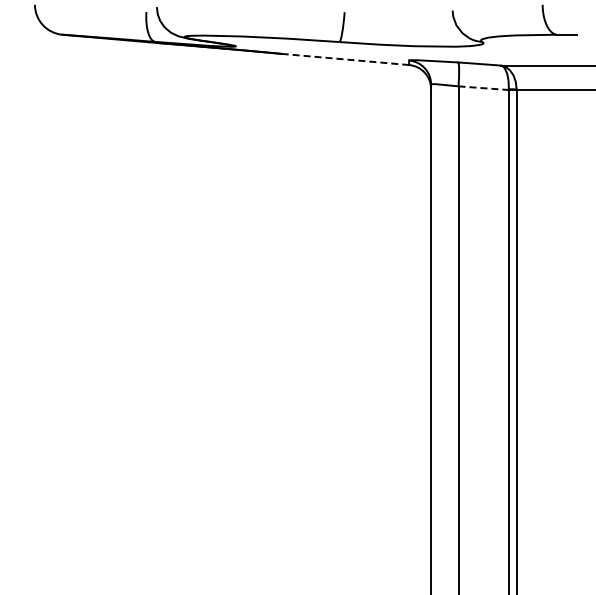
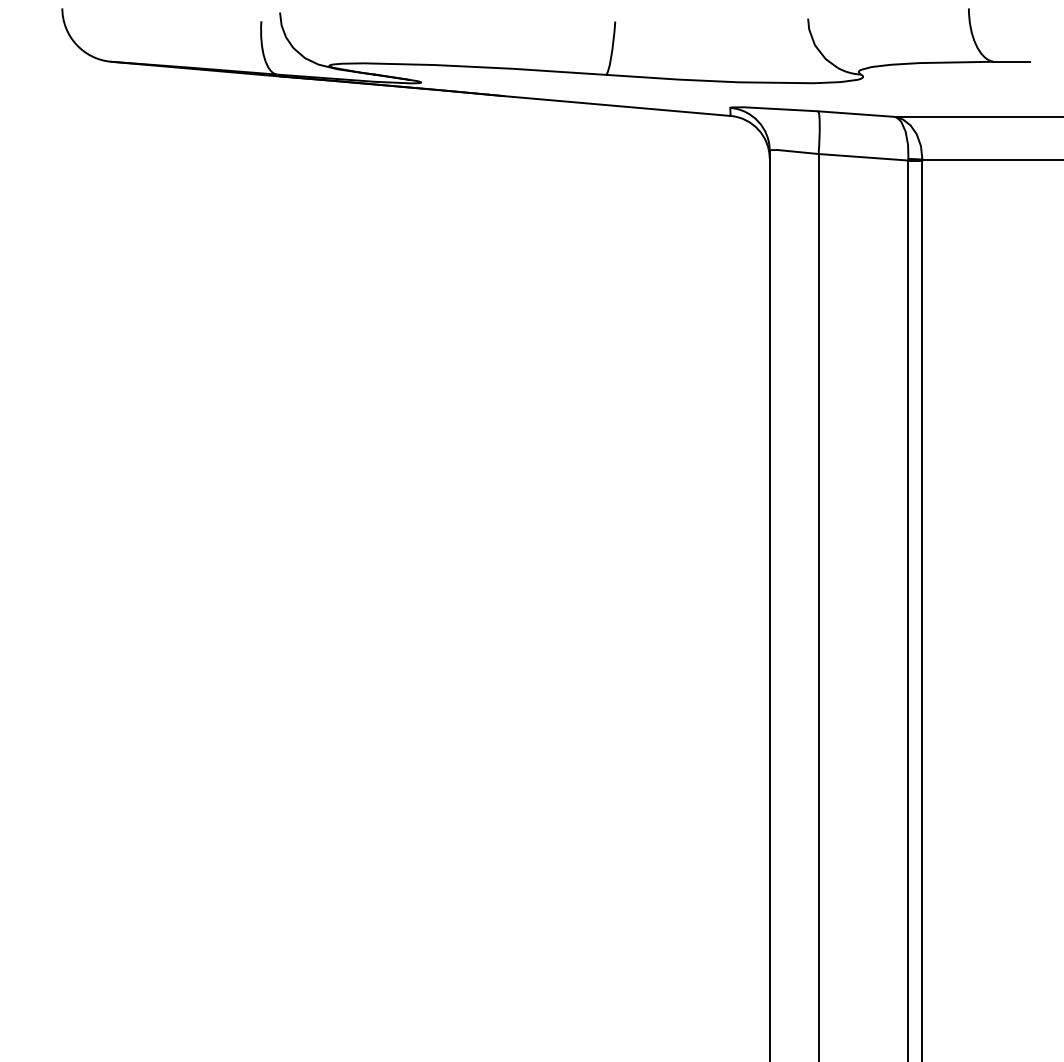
line: (345, 59) -> (616, 106), dashed -> solid
line: (484, 88) -> (865, 157), dashed -> solid

